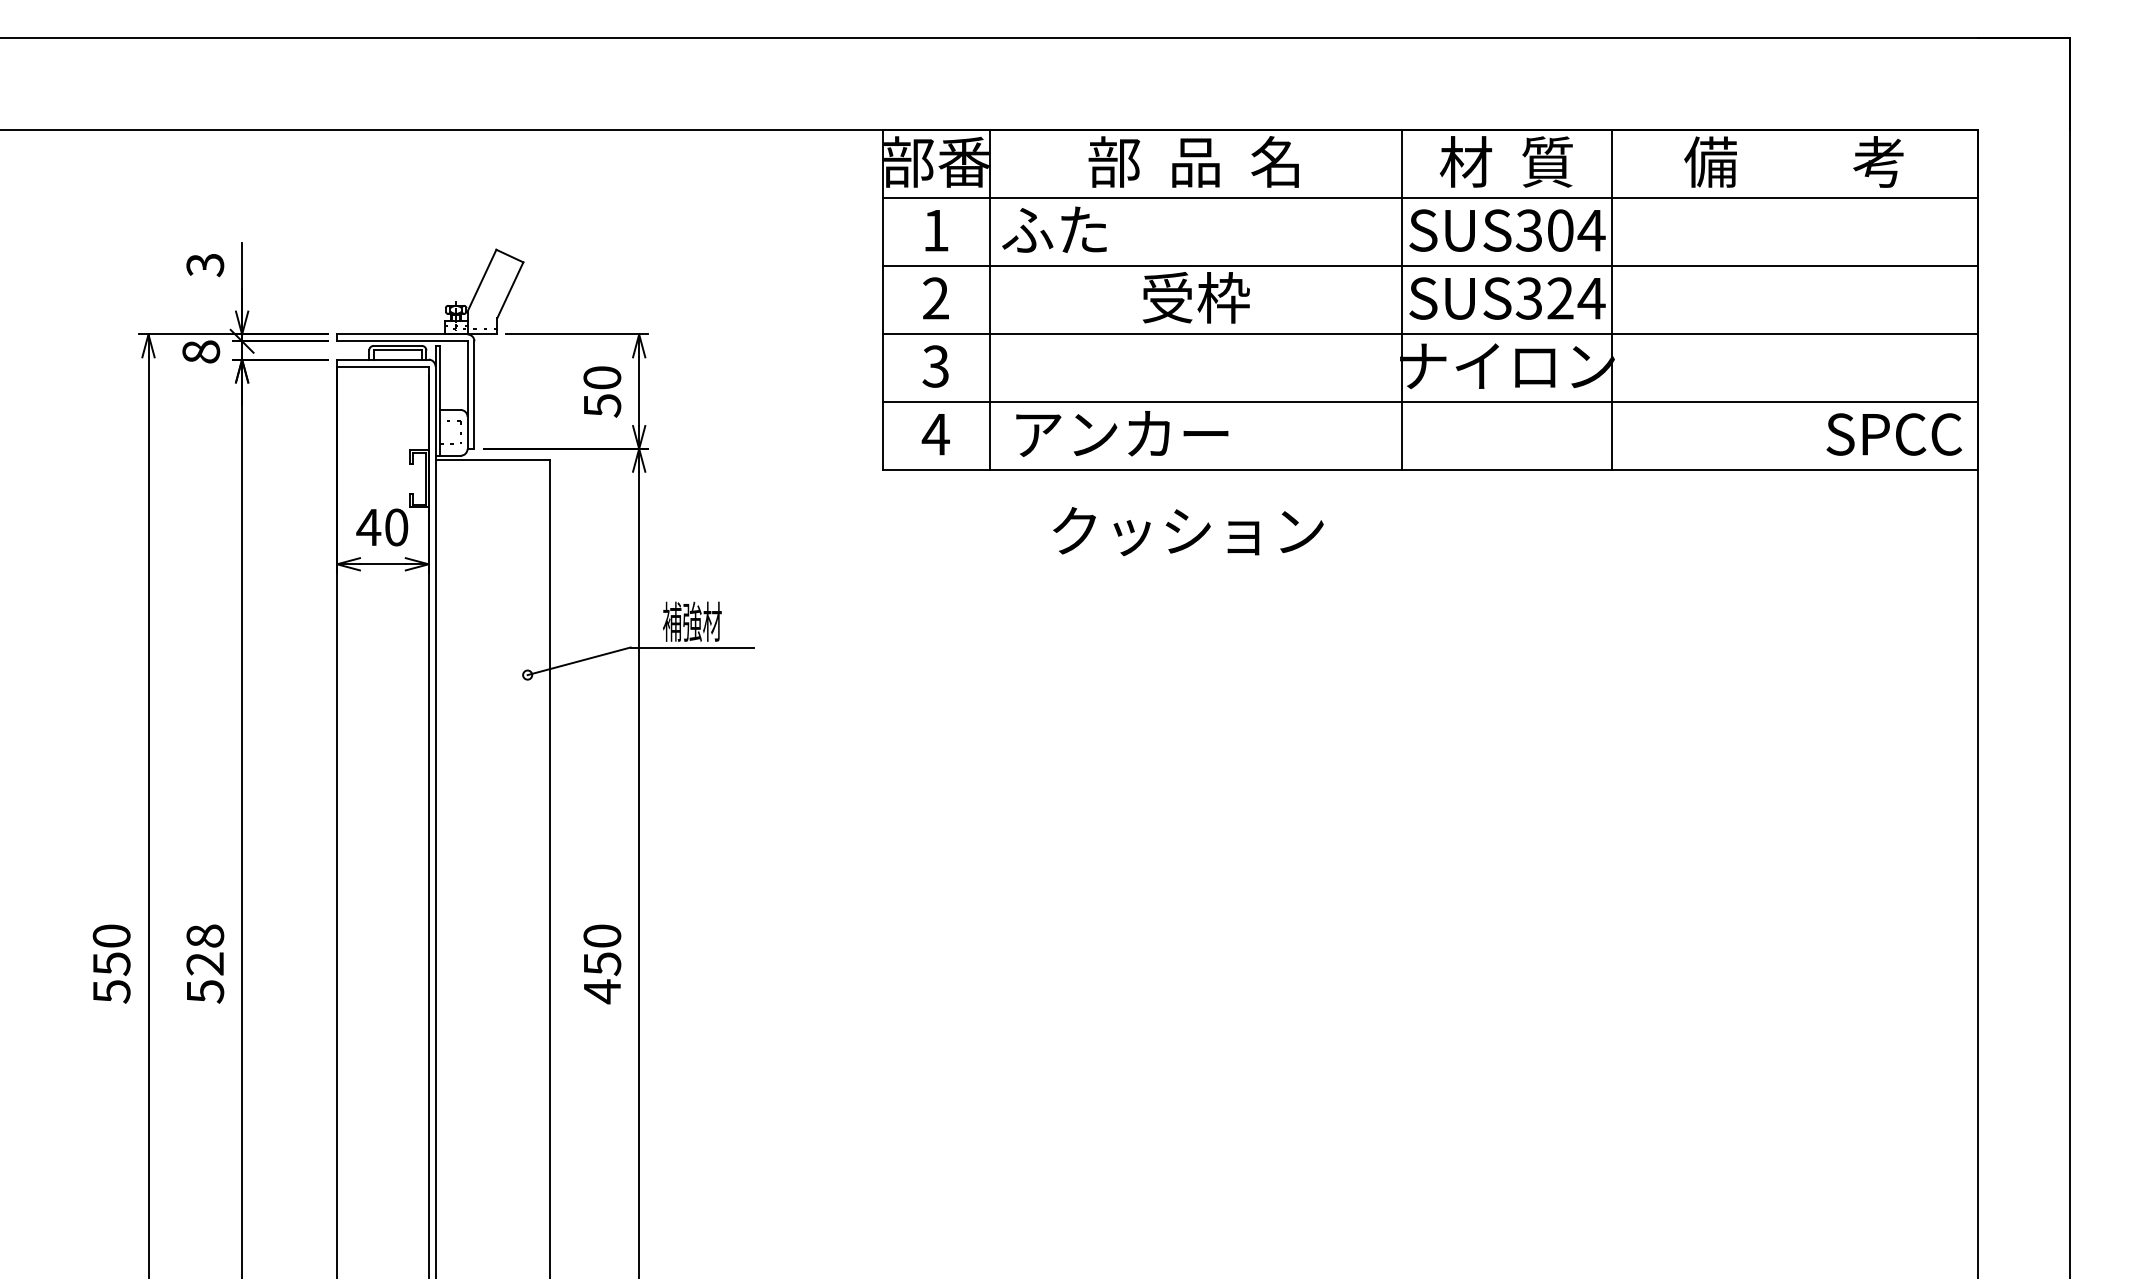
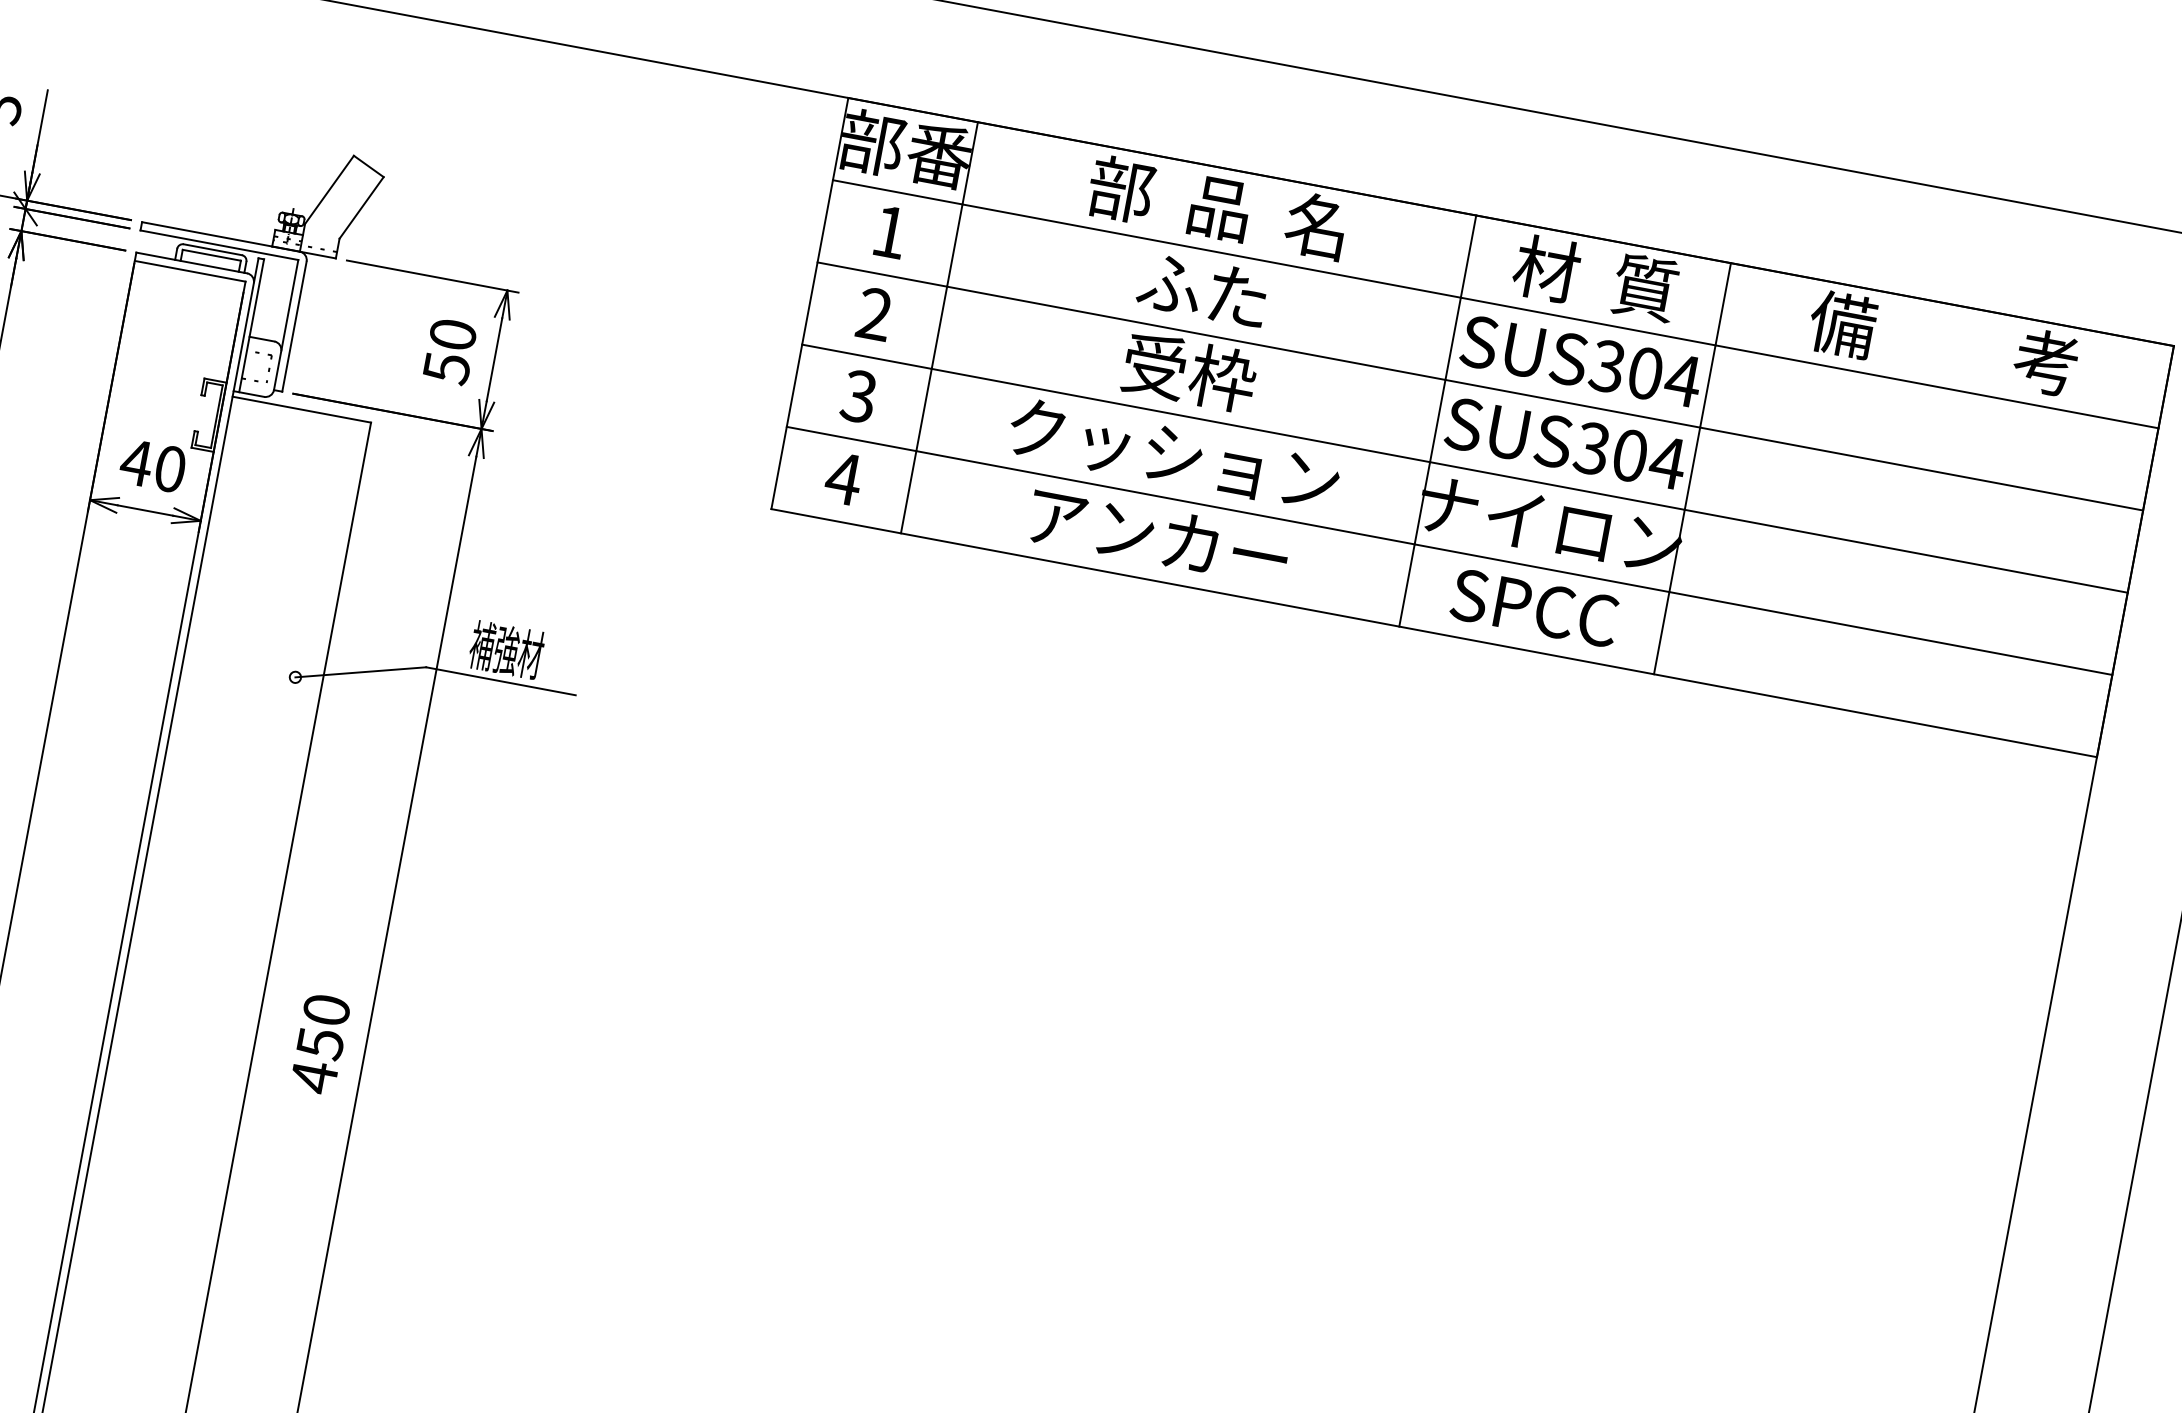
text: (1054, 229) -> (1202, 289), moved
text: (1560, 298) -> (1630, 455), SUS324 -> SUS304
text: (1122, 433) -> (1159, 536), moved
text: (1893, 434) -> (1534, 607), moved
text: (1188, 531) -> (1174, 455), moved

